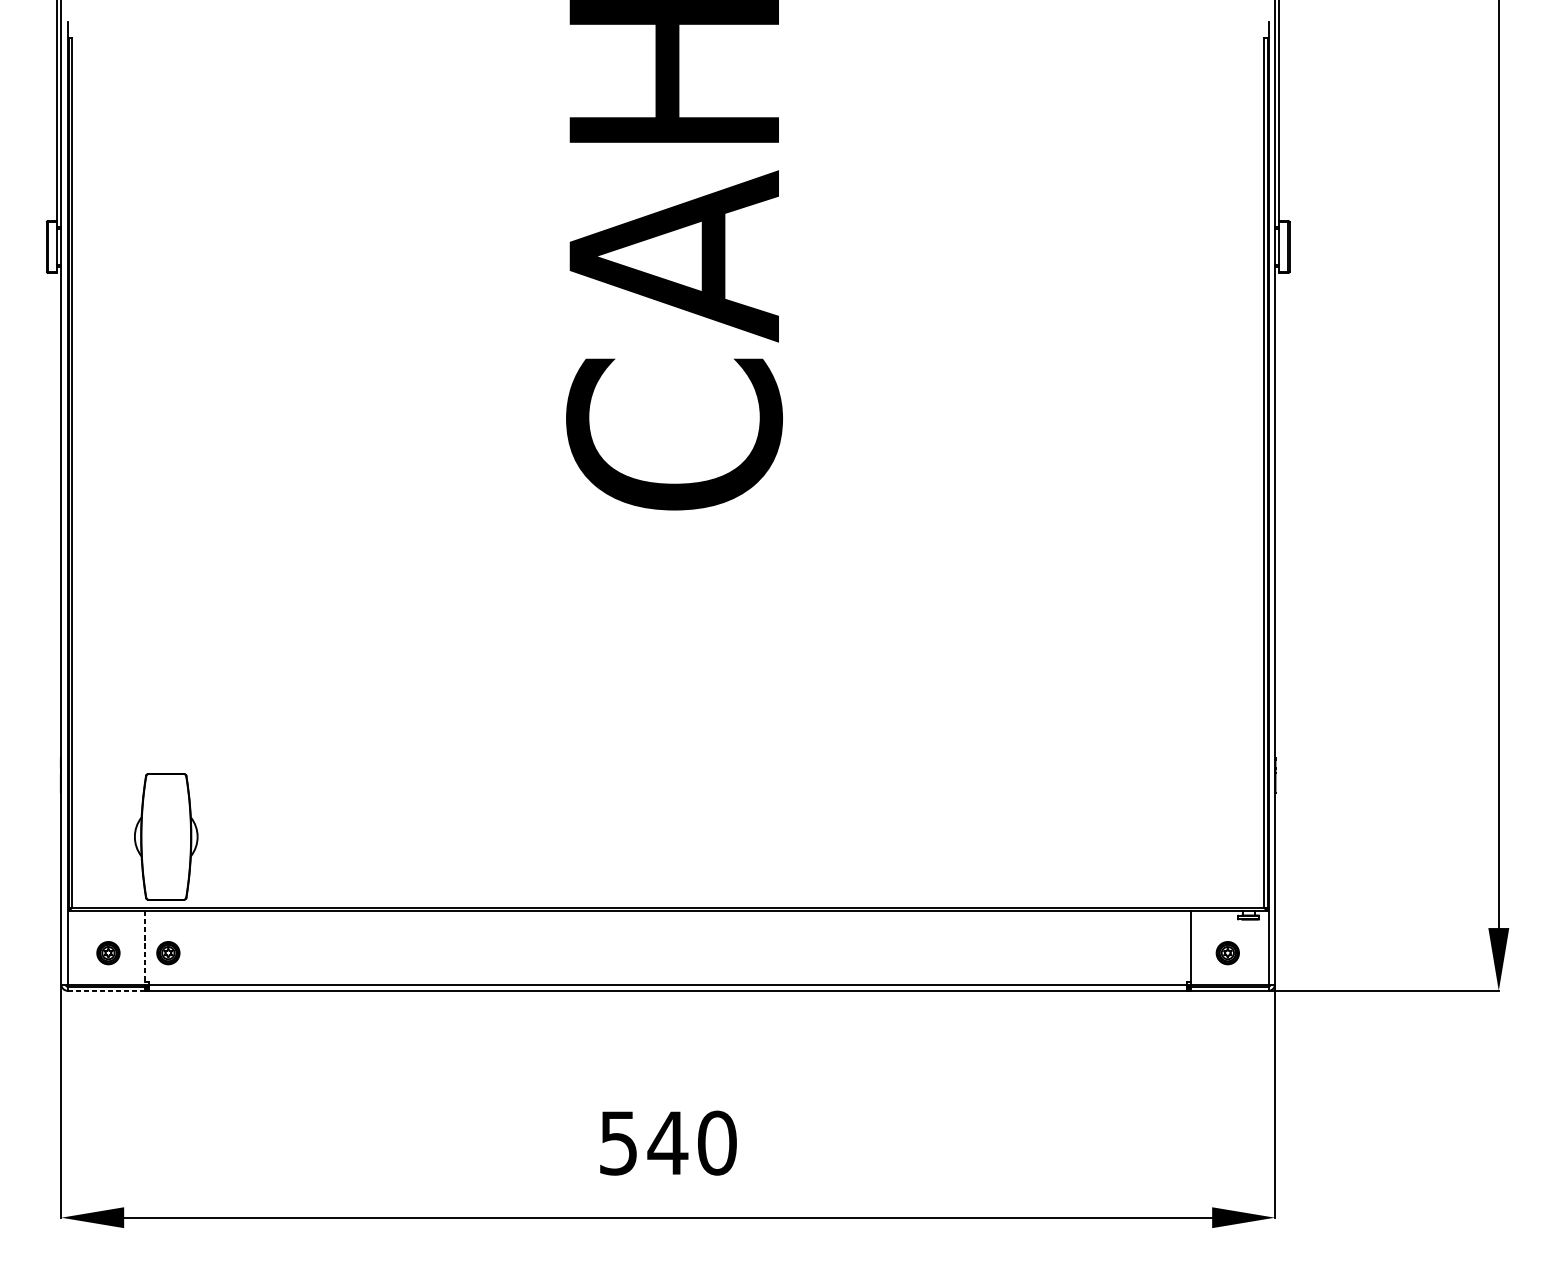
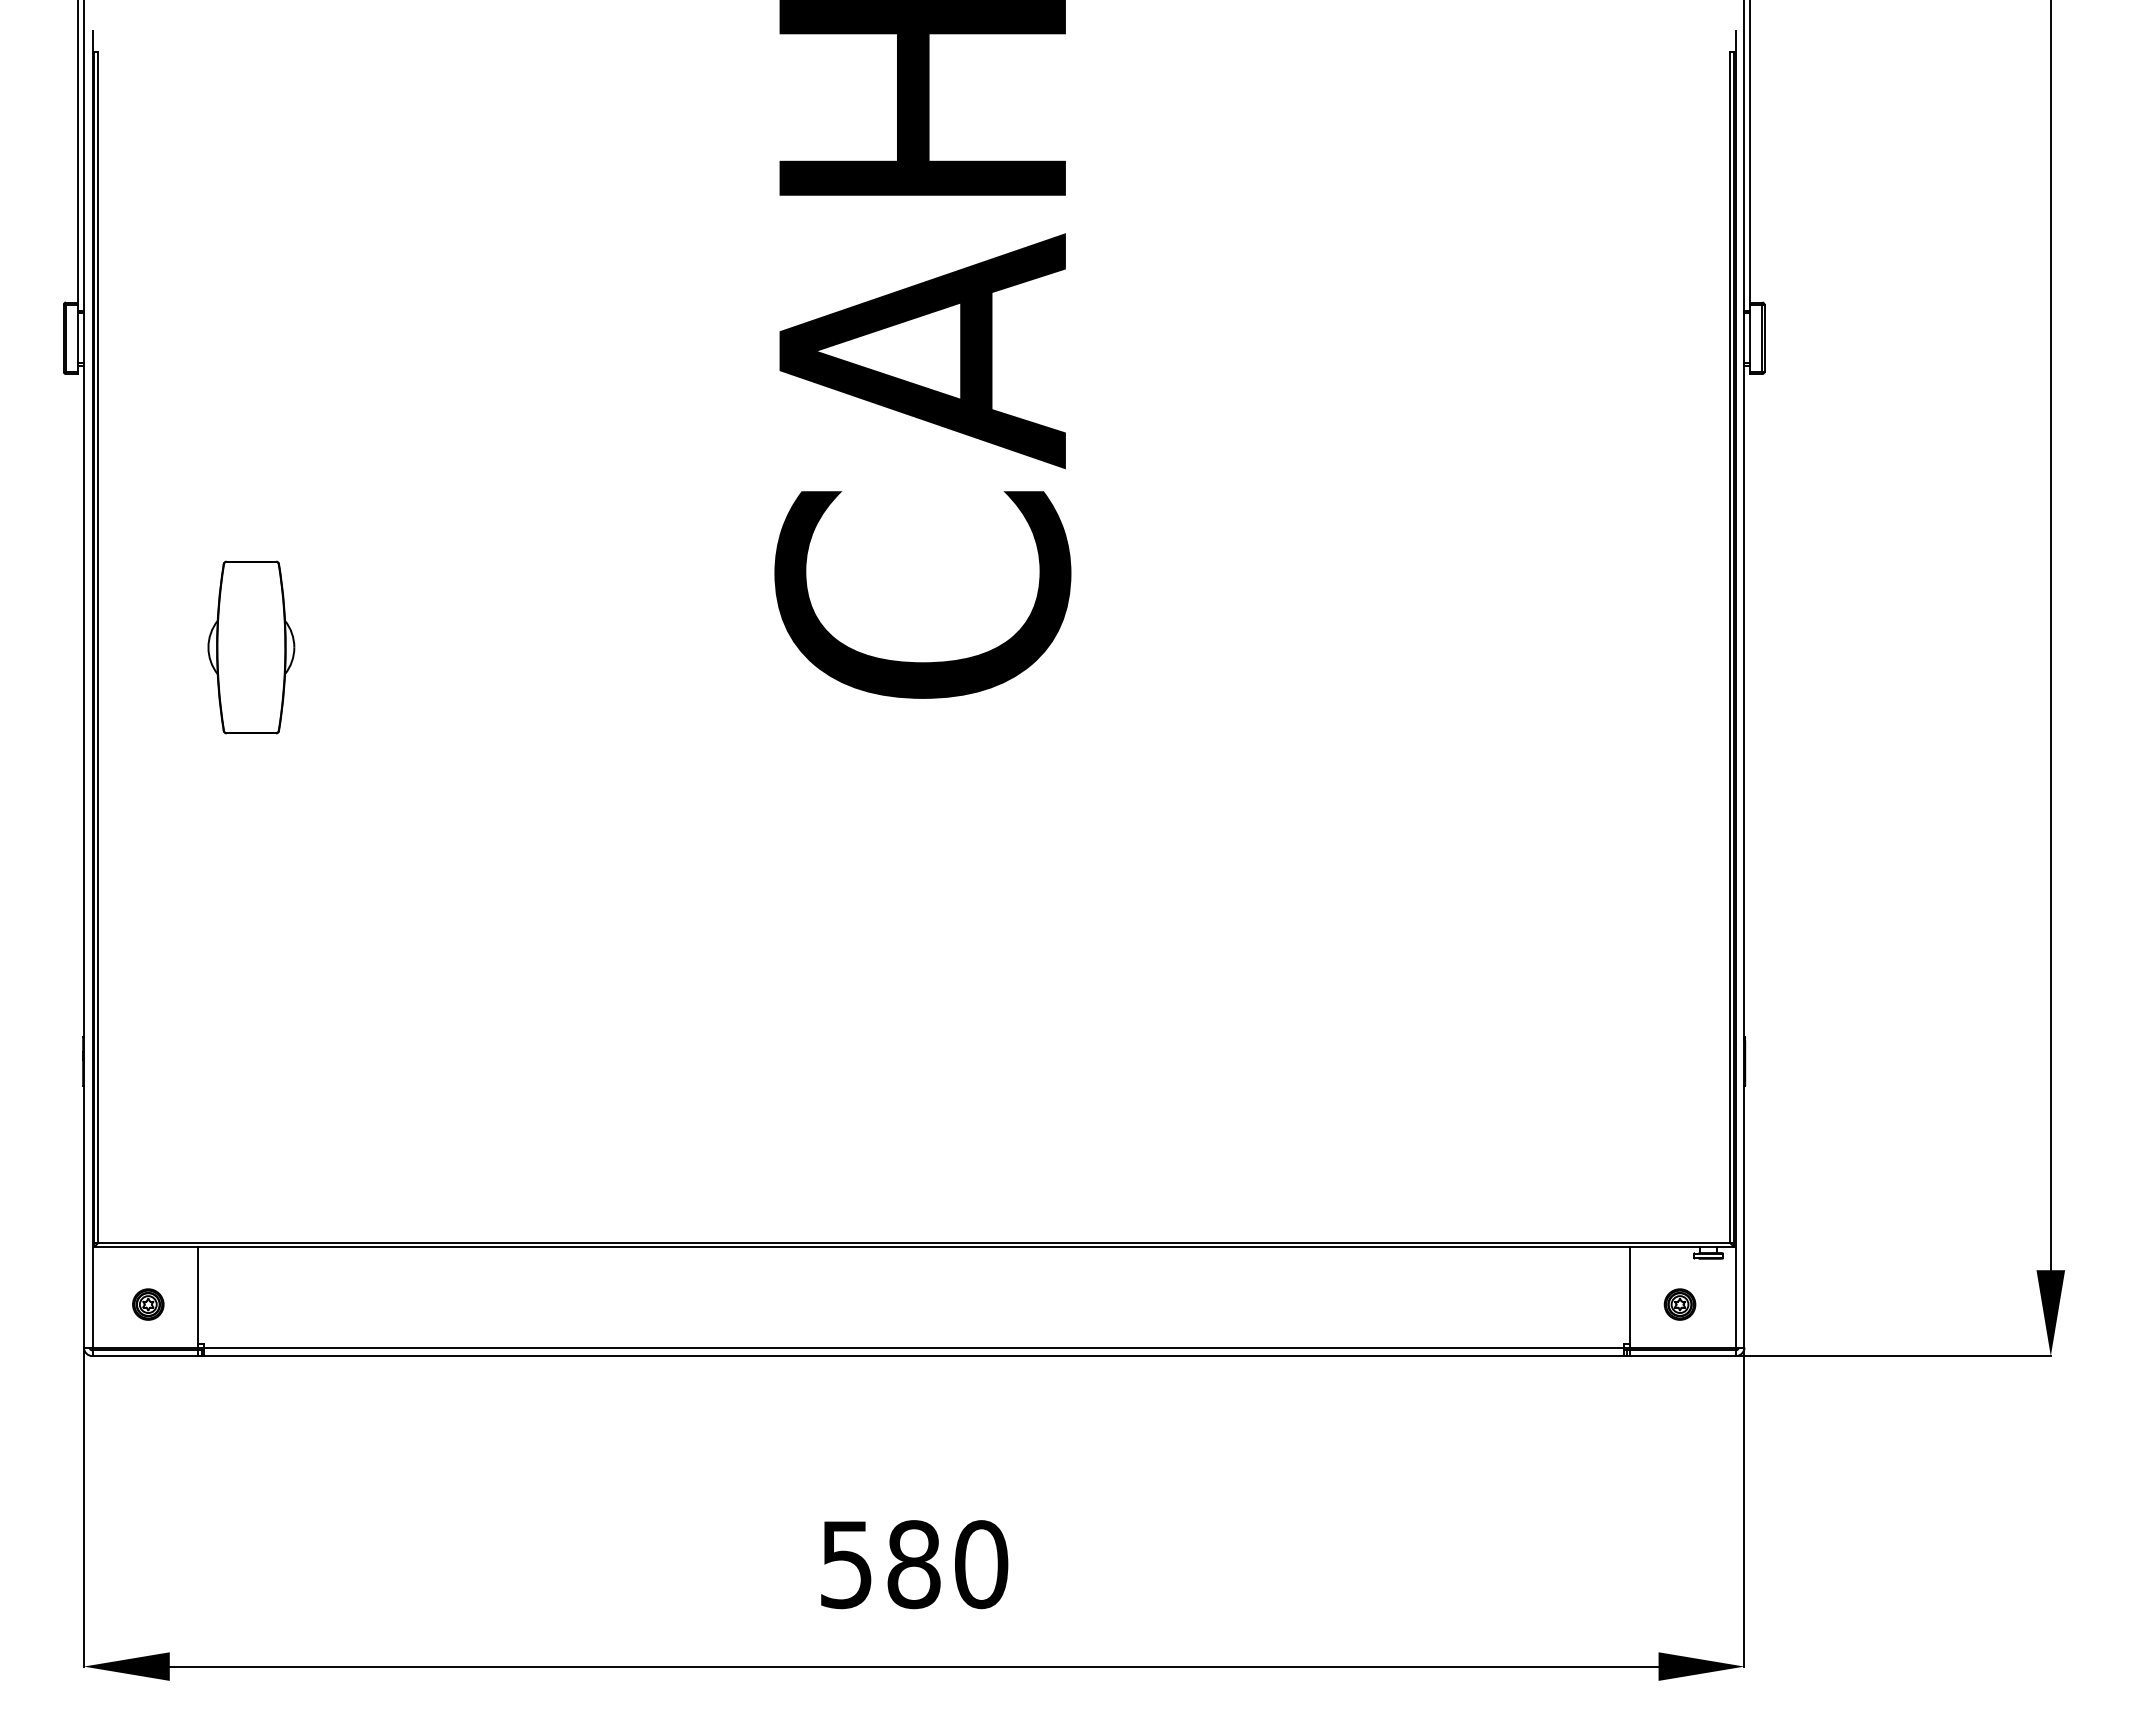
part: (166, 836) -> (251, 647), moved
line: (145, 947) -> (198, 1297), dashed -> solid
part: (168, 953) -> (230, 1304), removed
line: (106, 991) -> (145, 1356), dashed -> solid
text: (667, 1143) -> (913, 1564), 540 -> 580

